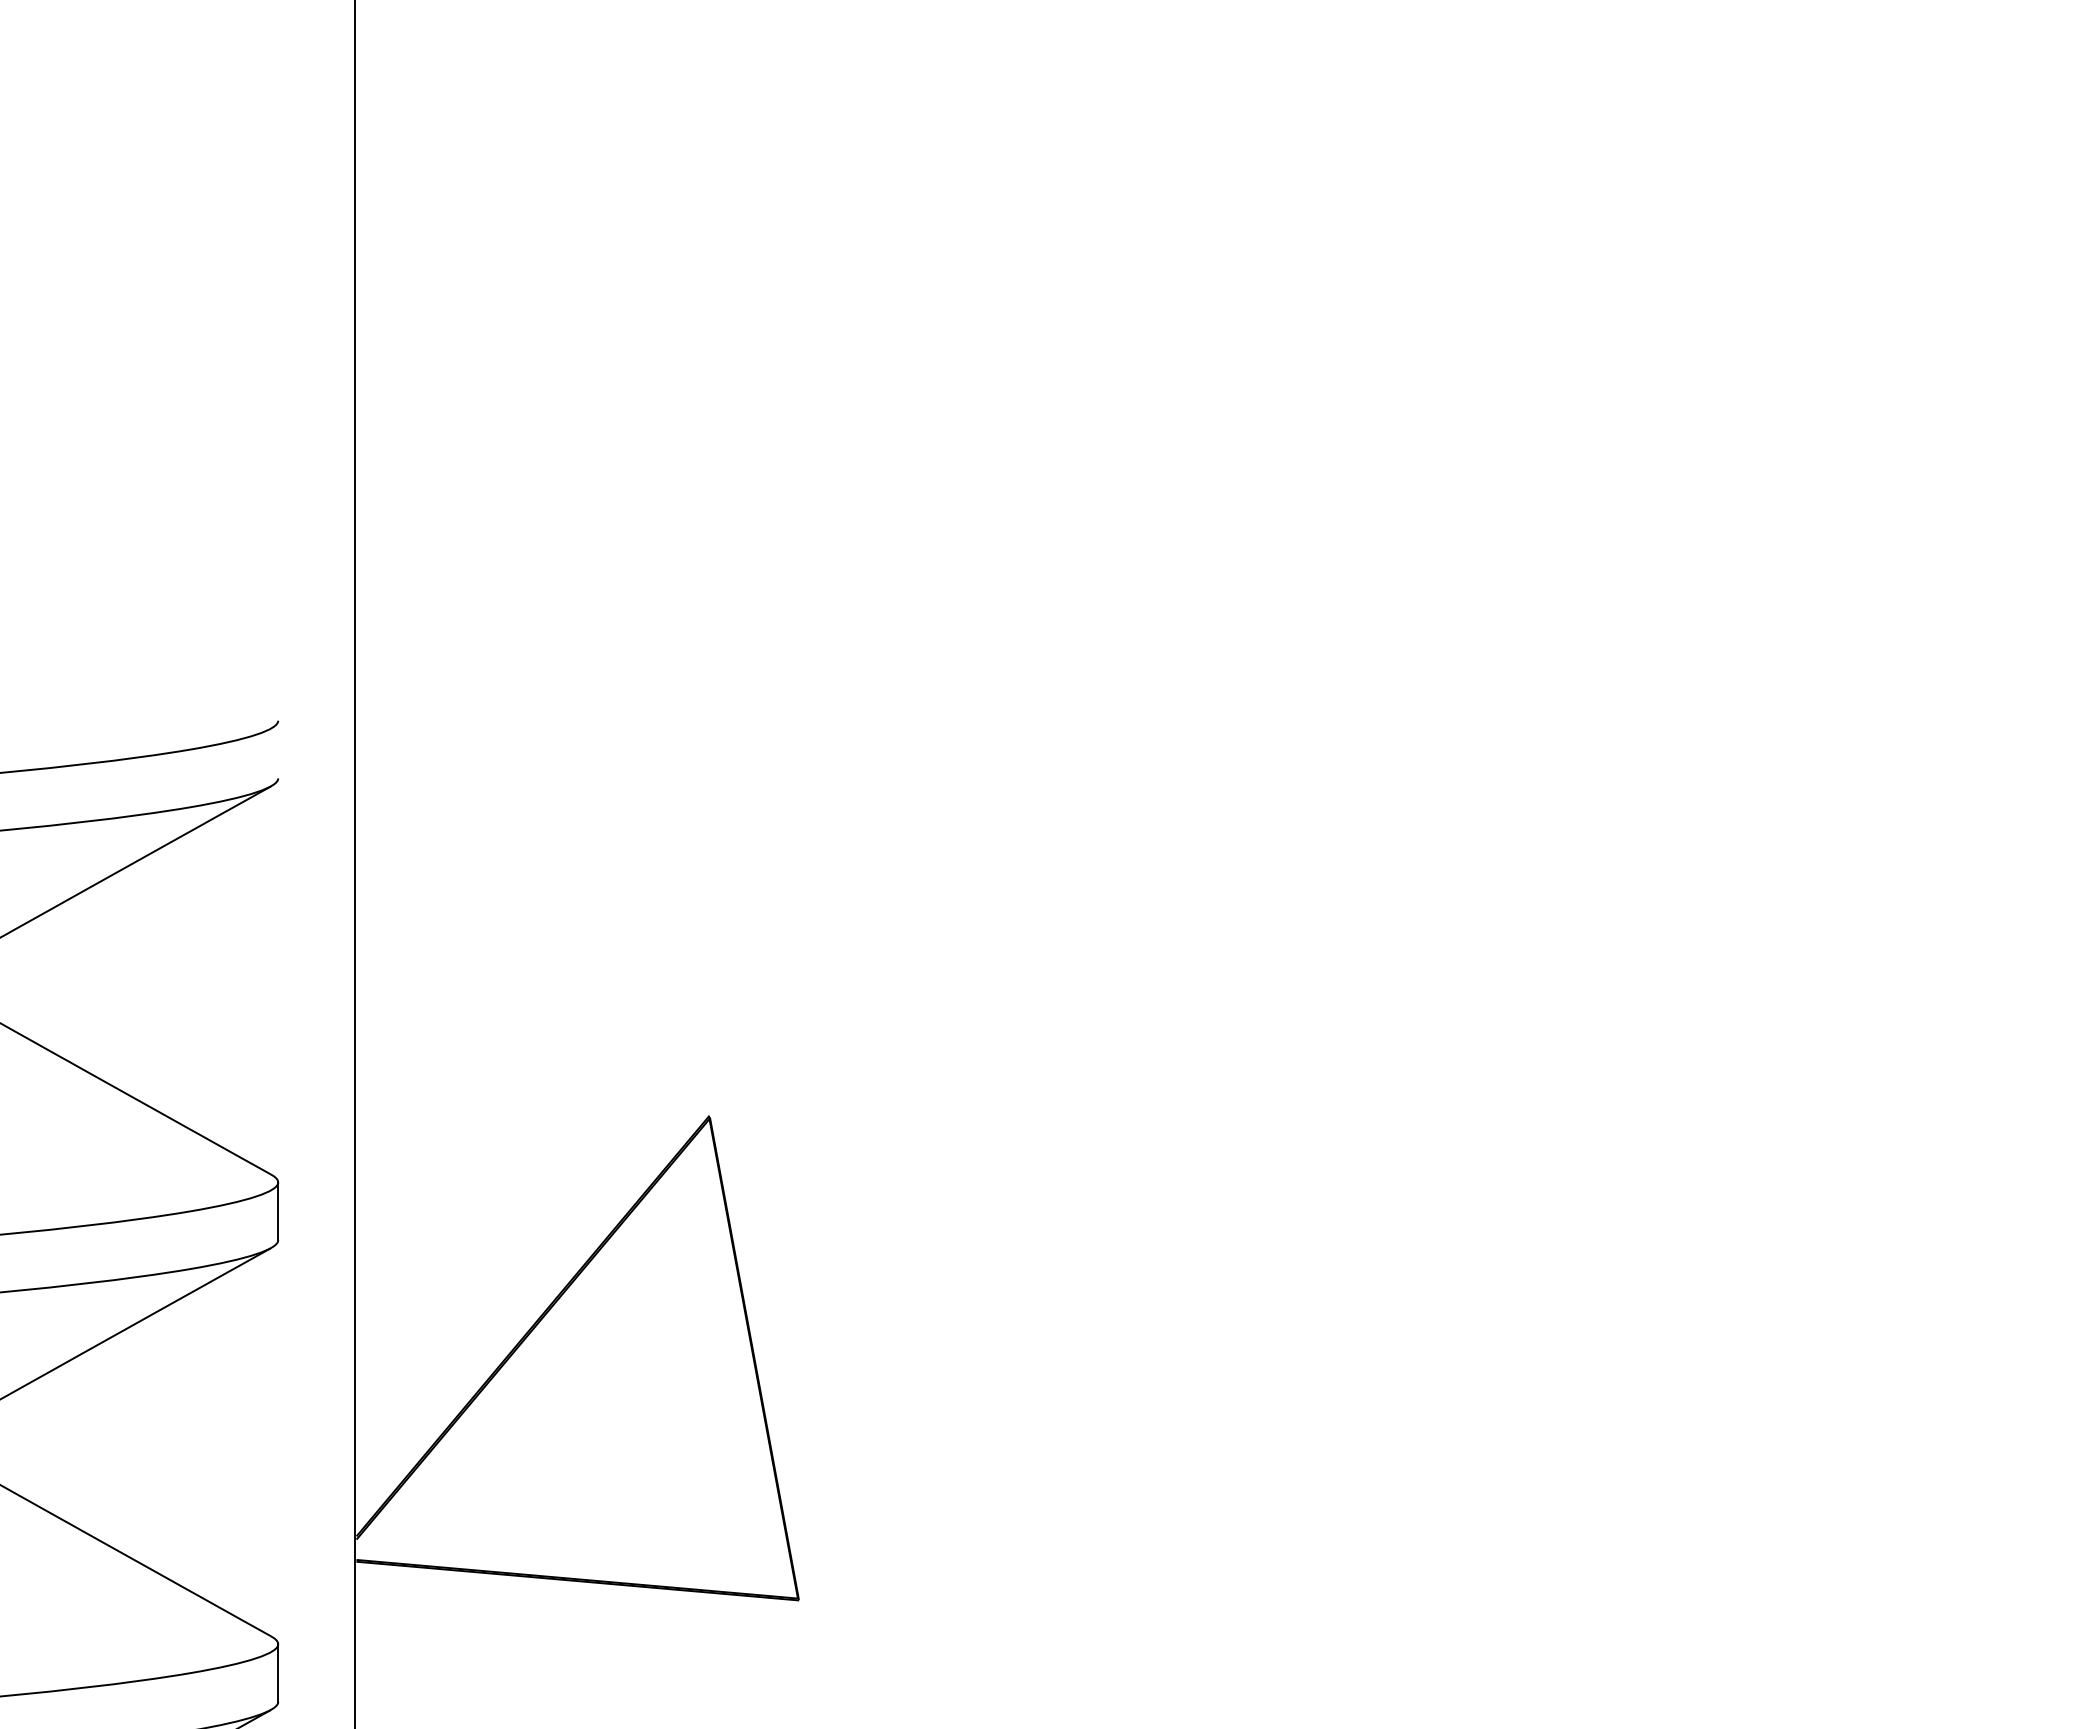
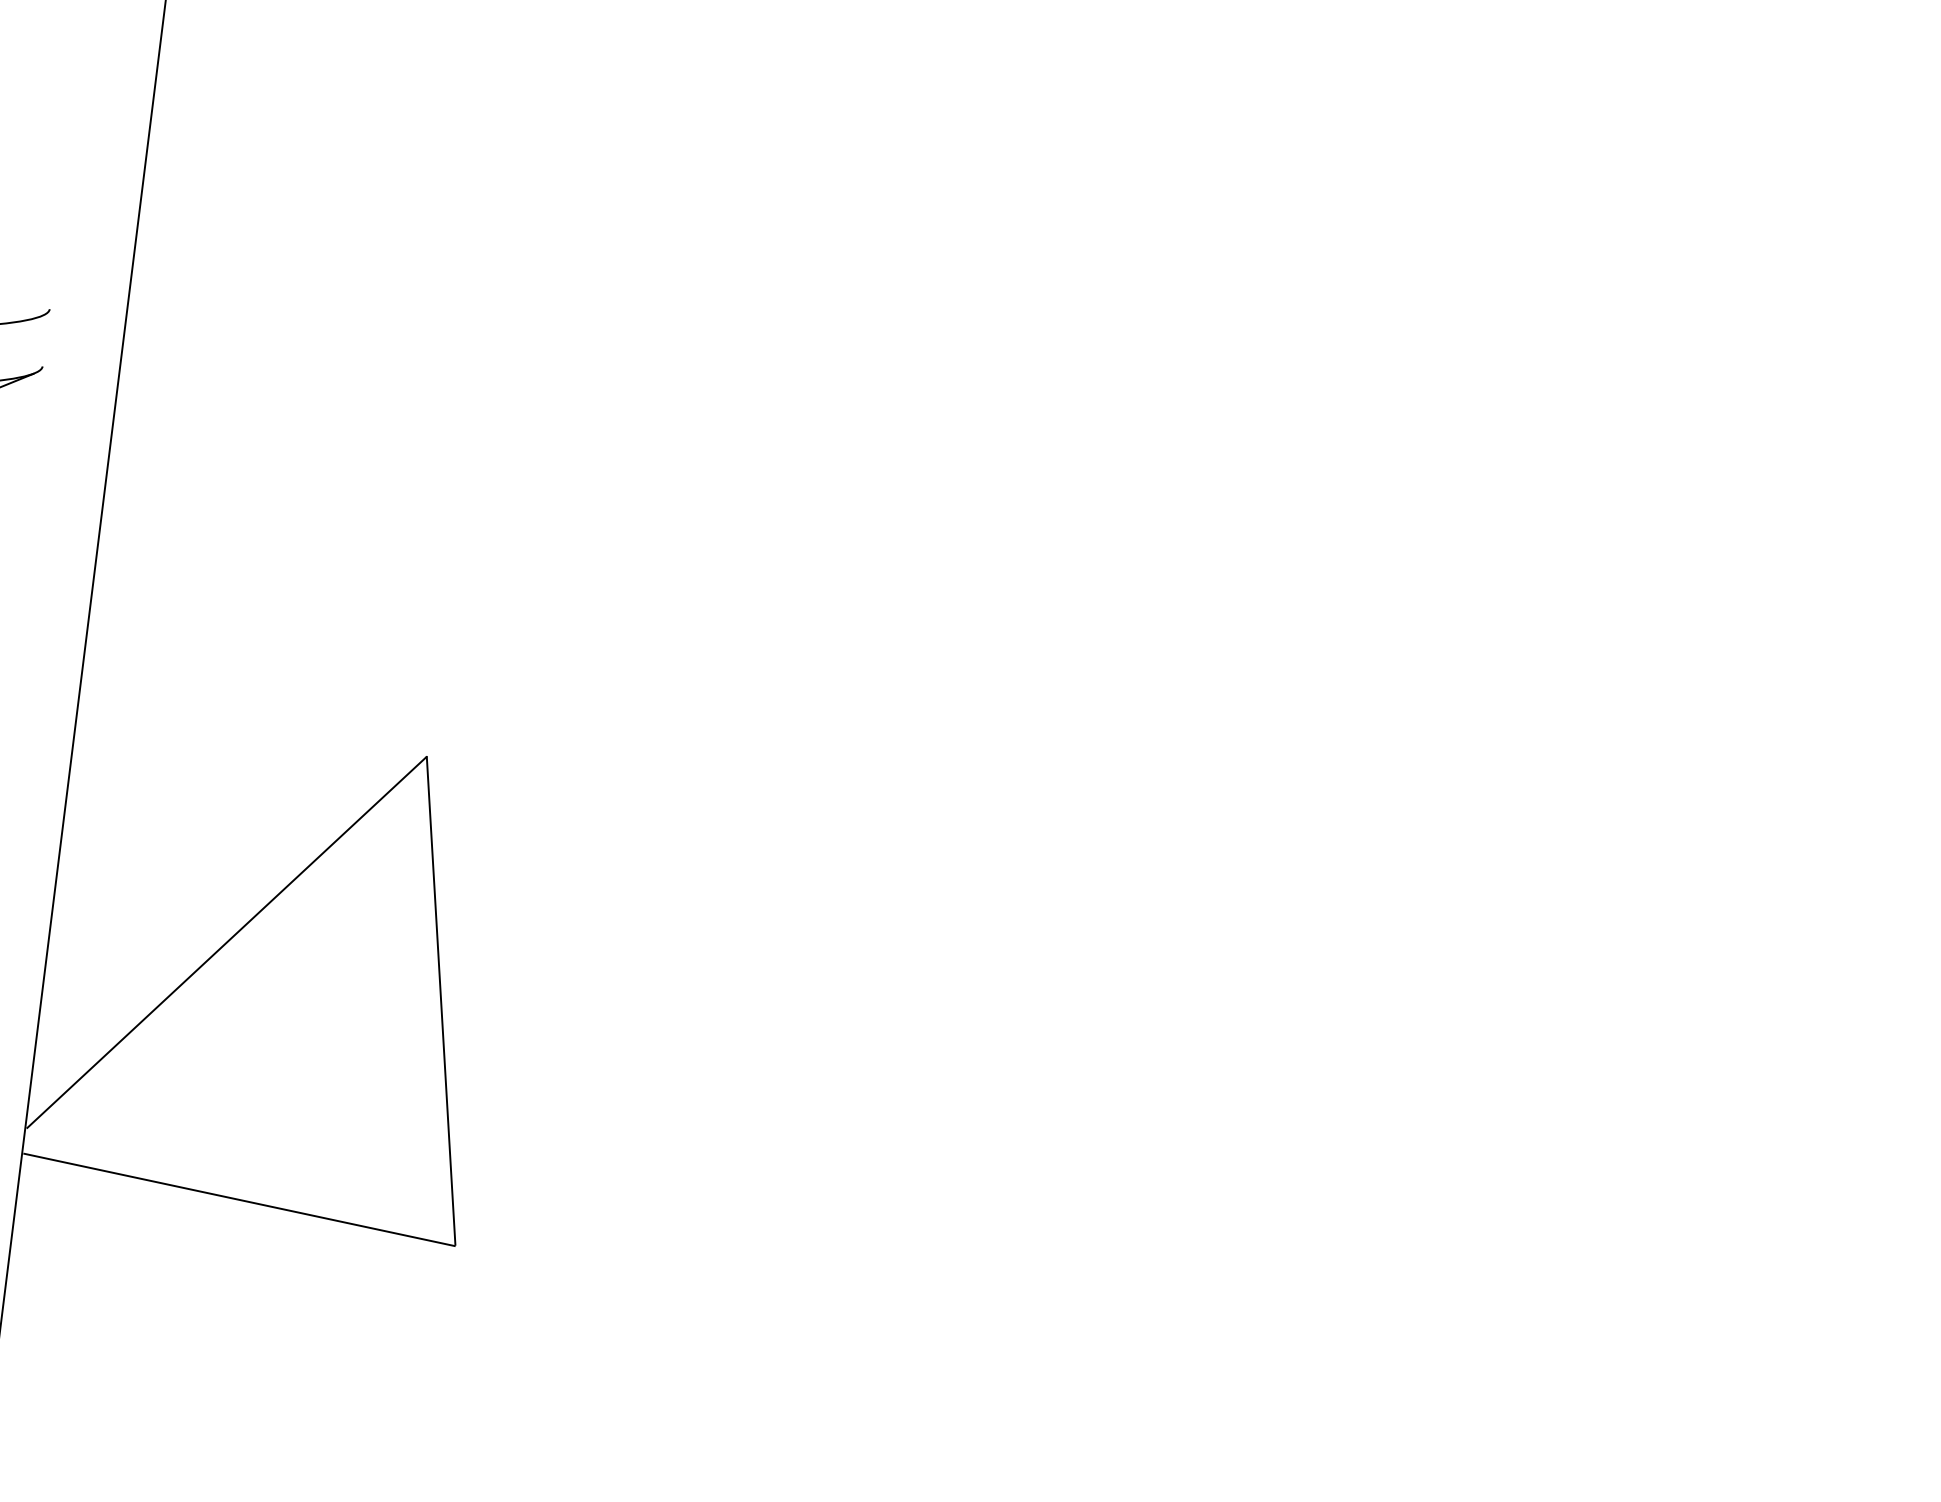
hatch: (577, 1356) -> (268, 977), removed

